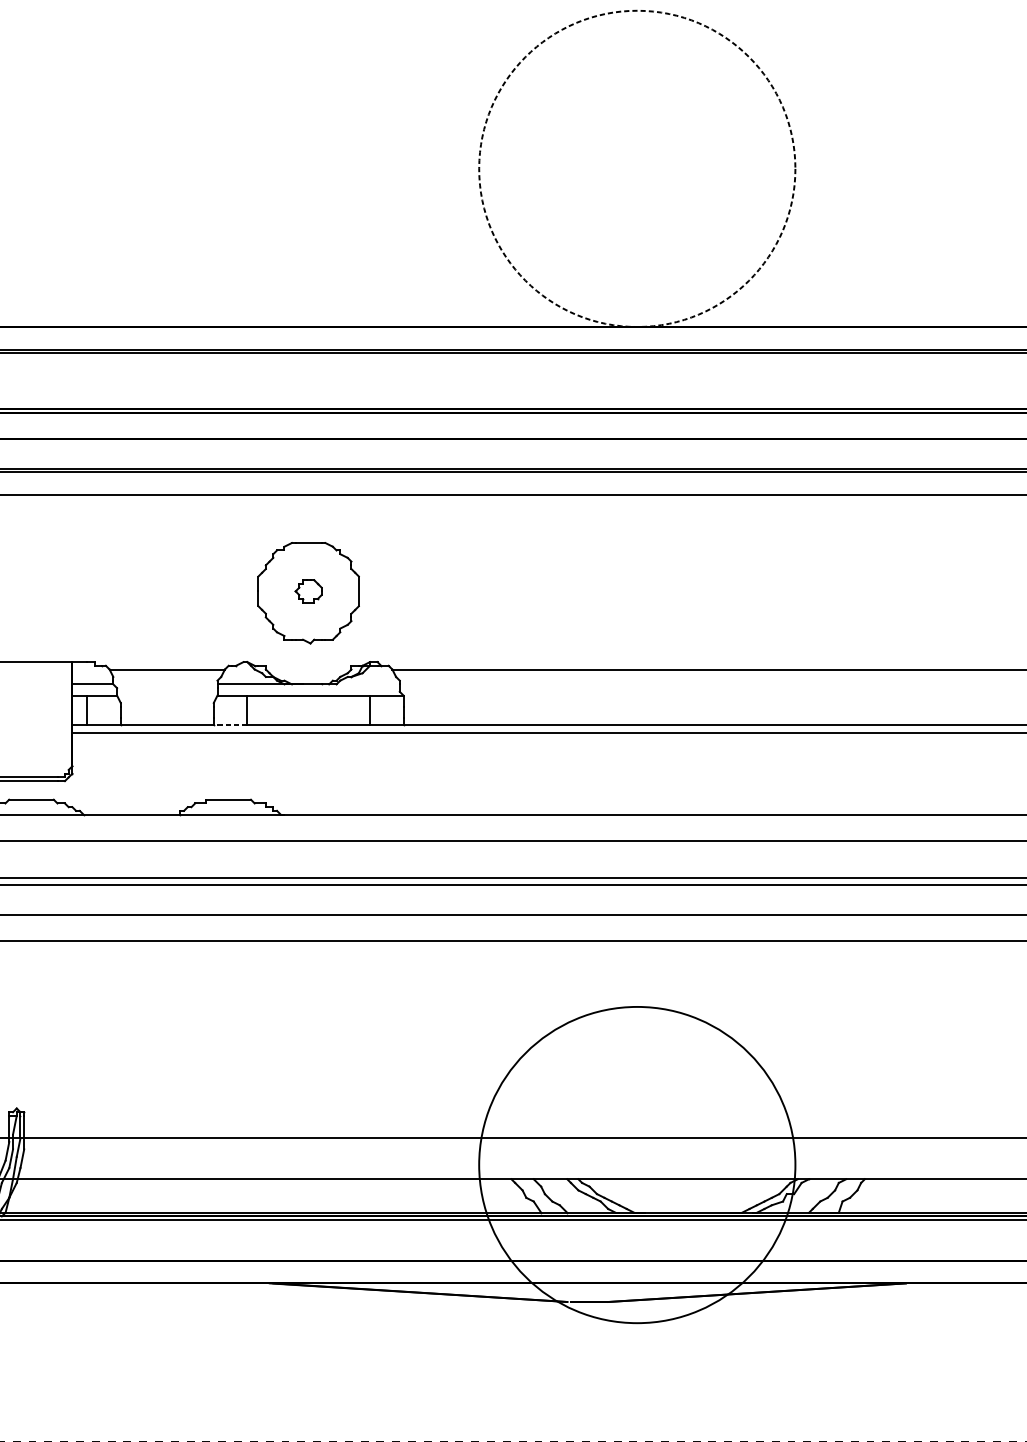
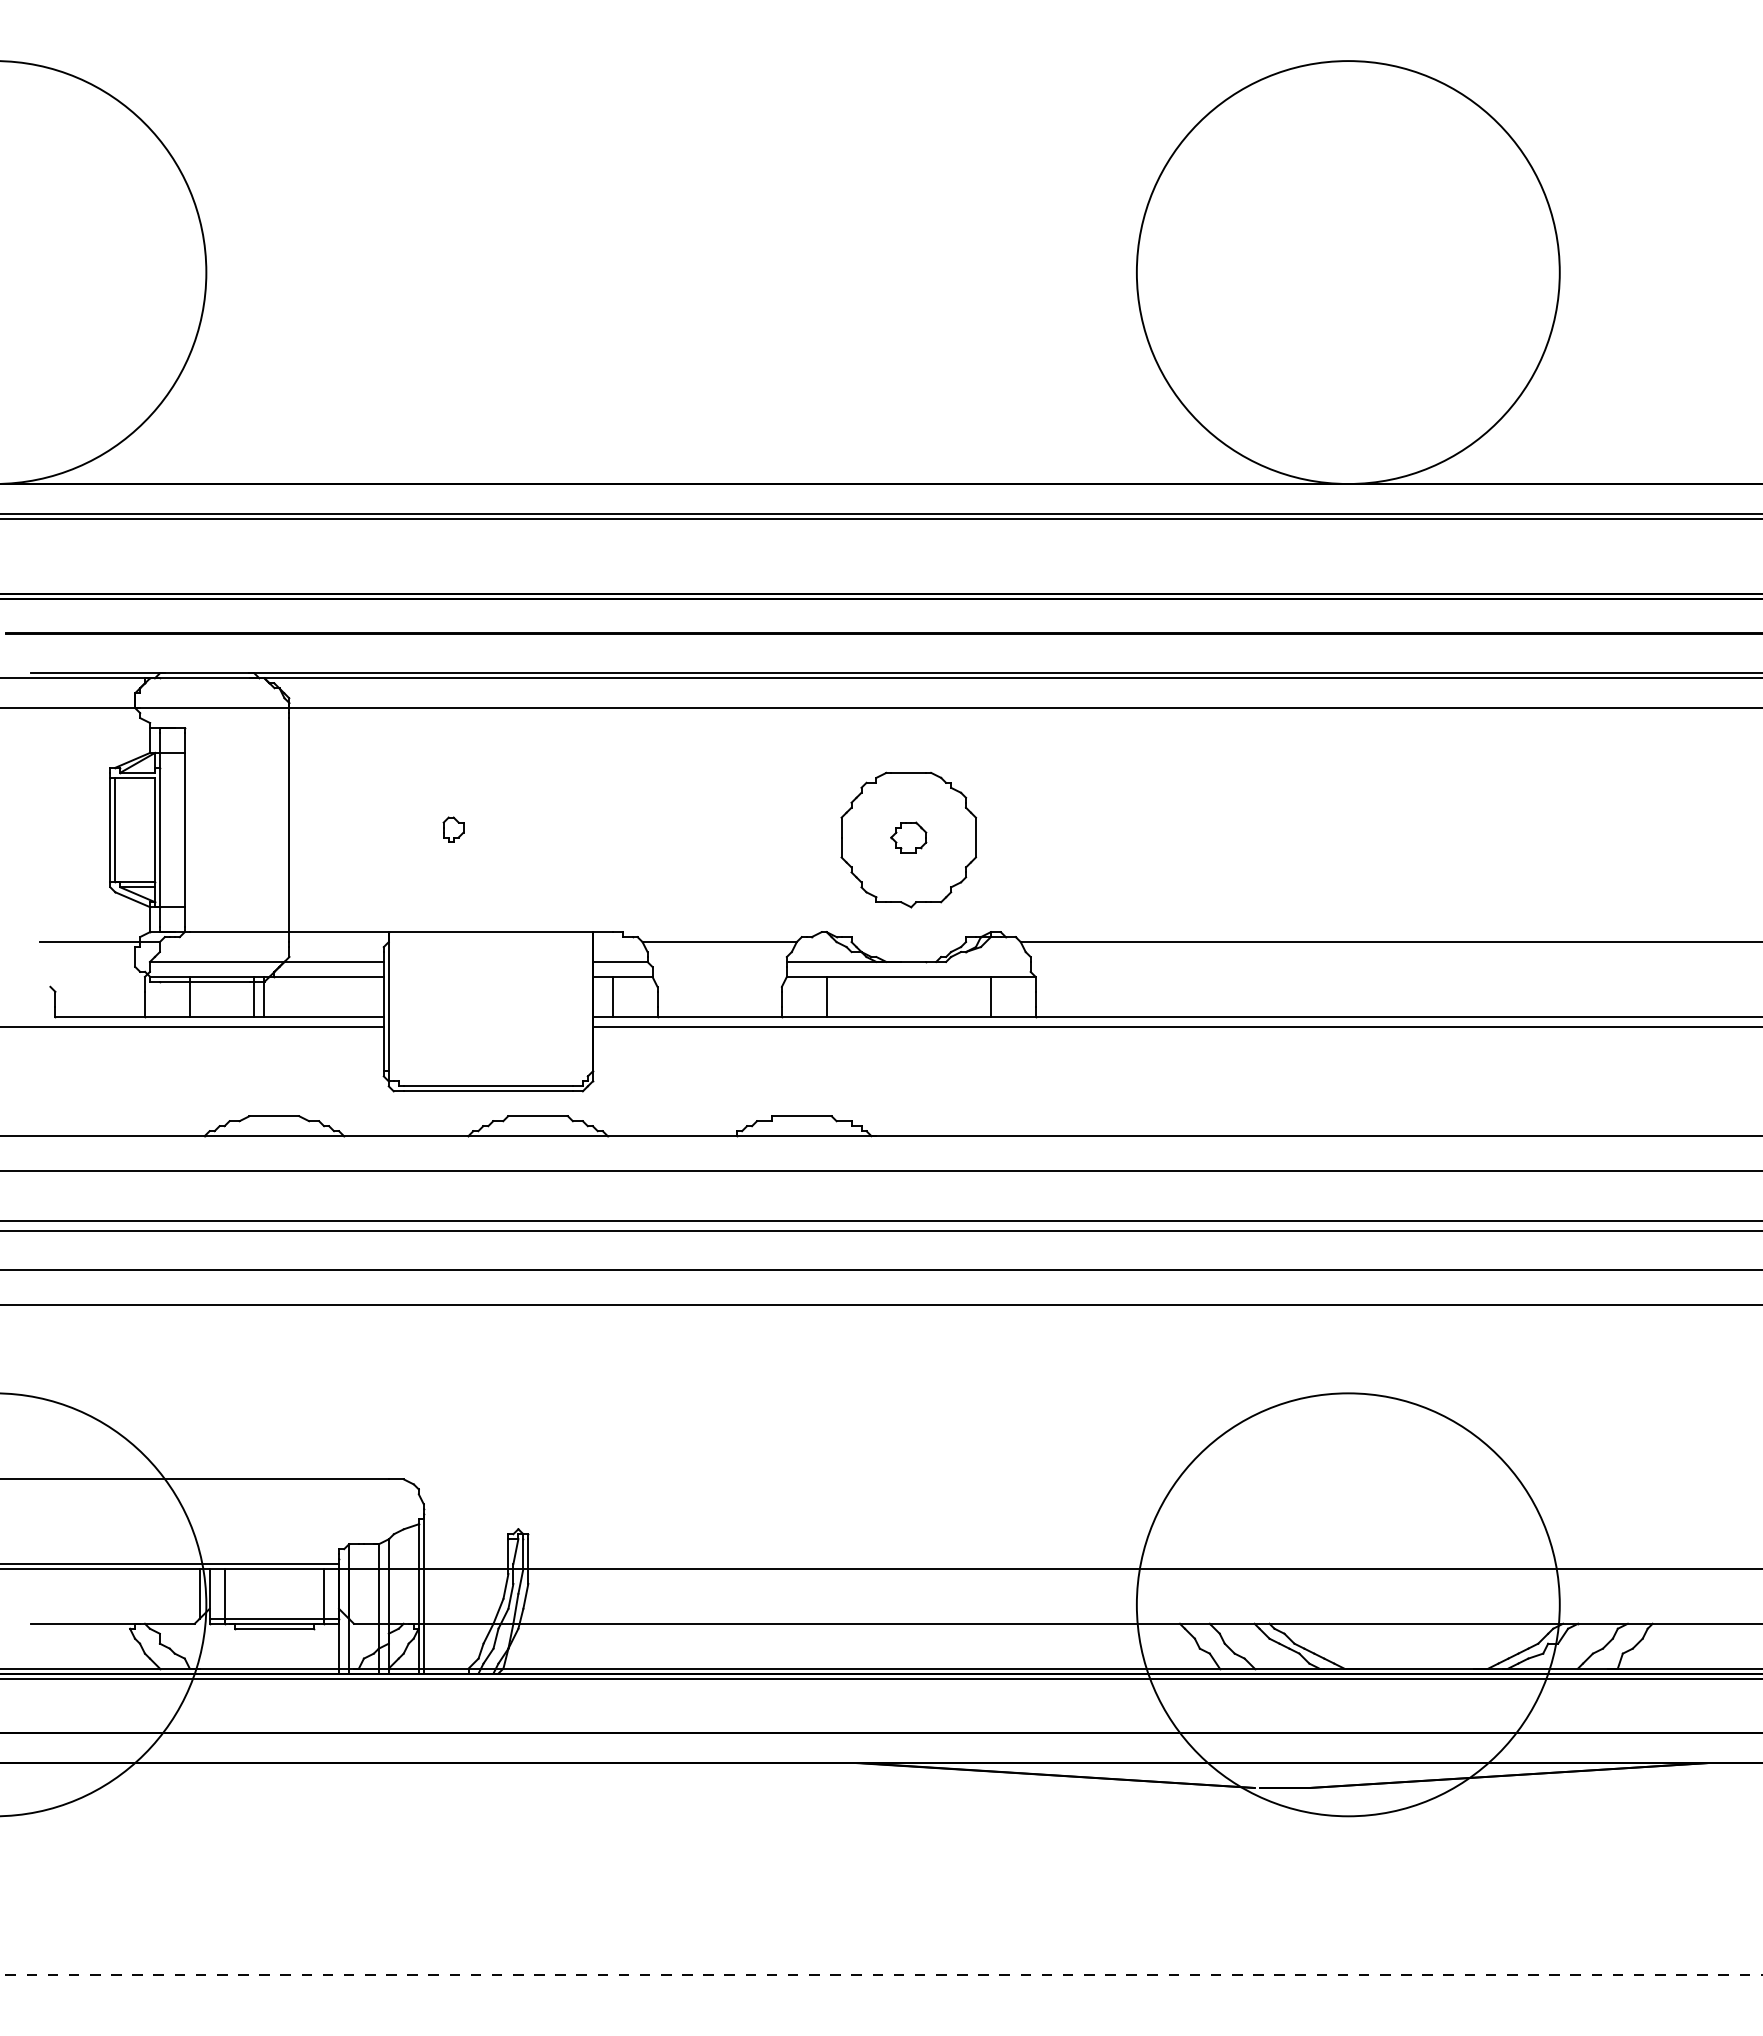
circle: (636, 168) -> (1347, 272), dashed -> solid
line: (229, 725) -> (803, 1016), dashed -> solid

